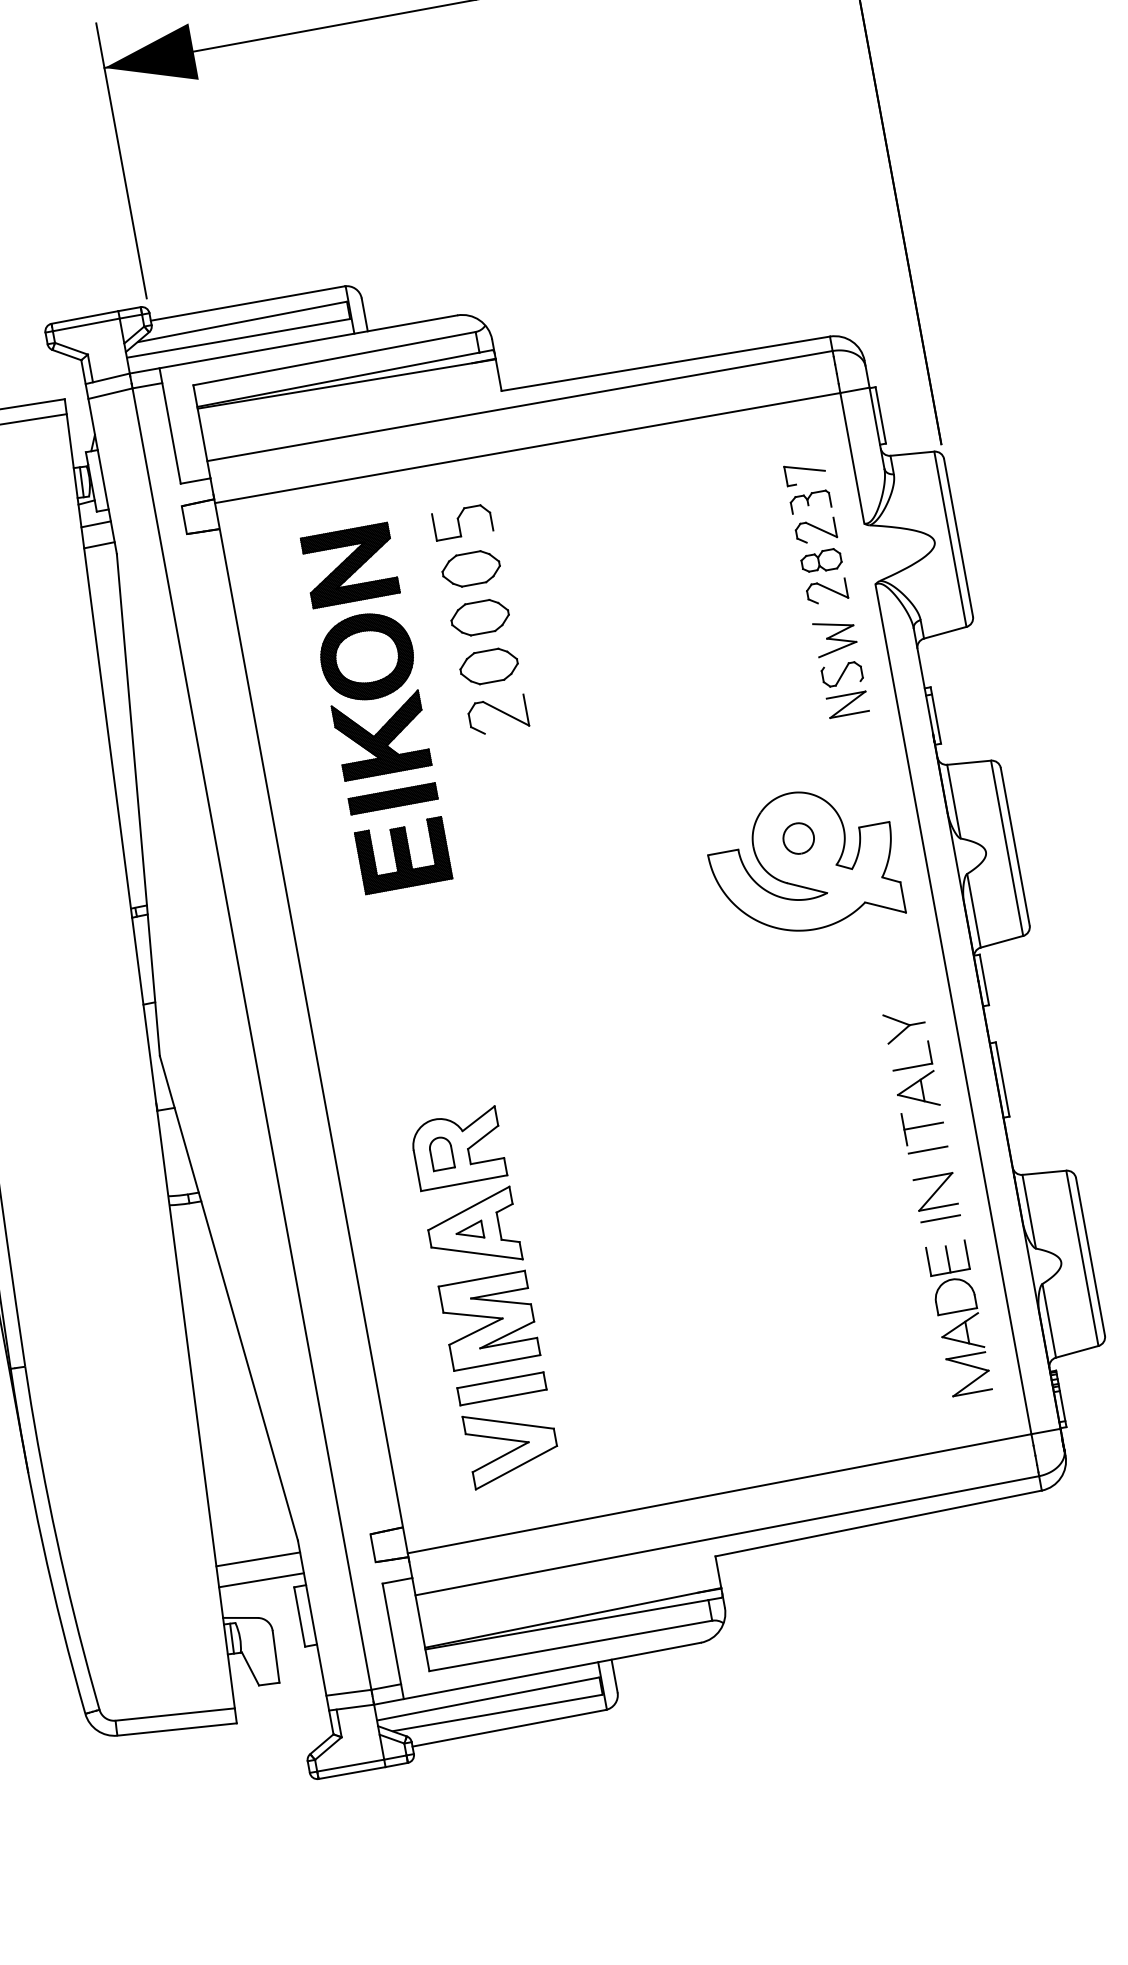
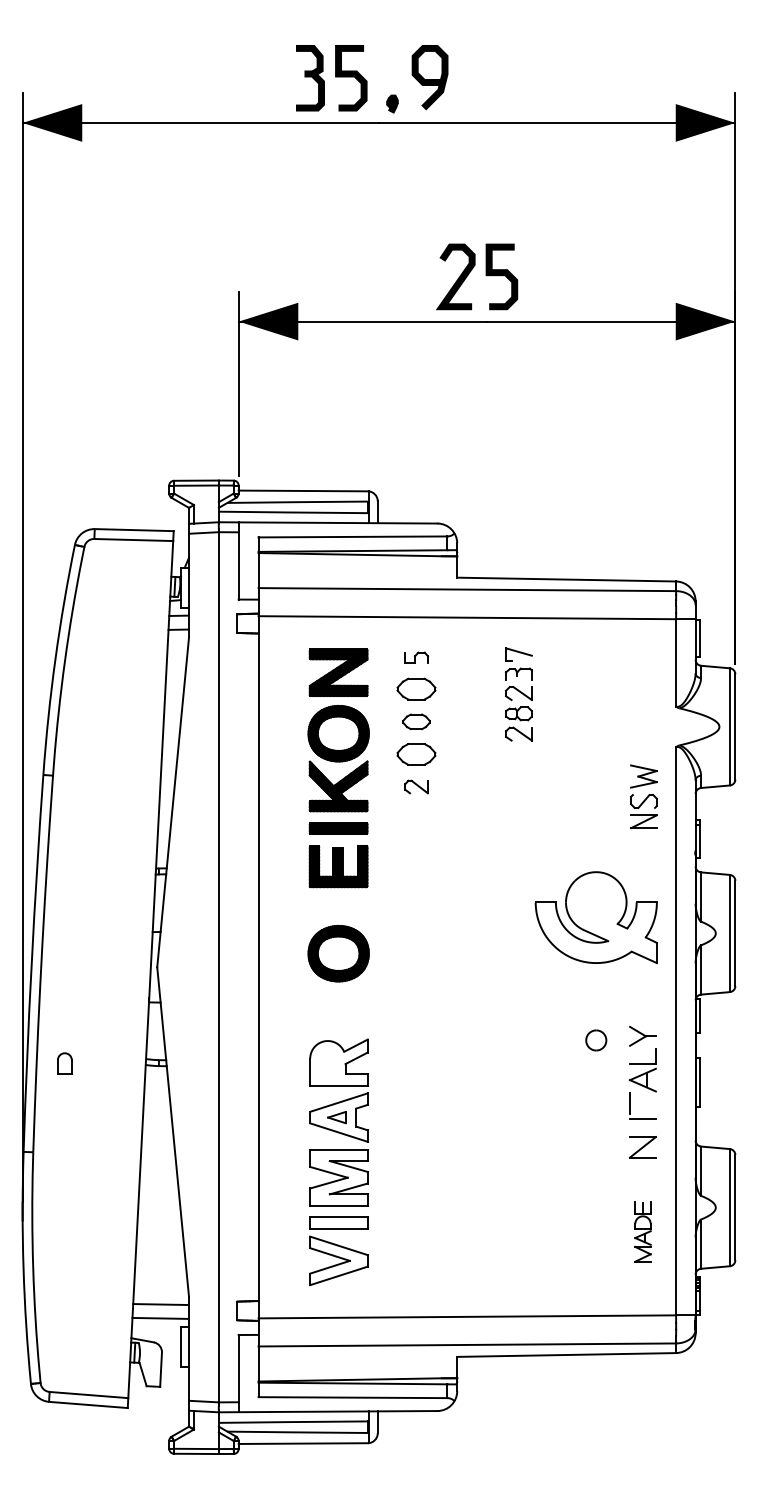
part: (462, 521) -> (416, 657), size x0.6
part: (815, 532) -> (518, 694), moved
part: (480, 617) -> (416, 721), size x0.7
part: (498, 714) -> (416, 786), size x0.6
part: (799, 838) -> (596, 1040), moved
part: (427, 985) -> (338, 953), added
line: (923, 1126) -> (642, 1103), removed
part: (440, 1153) -> (64, 1063), moved
line: (940, 1219) -> (642, 1165), removed
part: (958, 1317) -> (642, 1231), size x0.6

